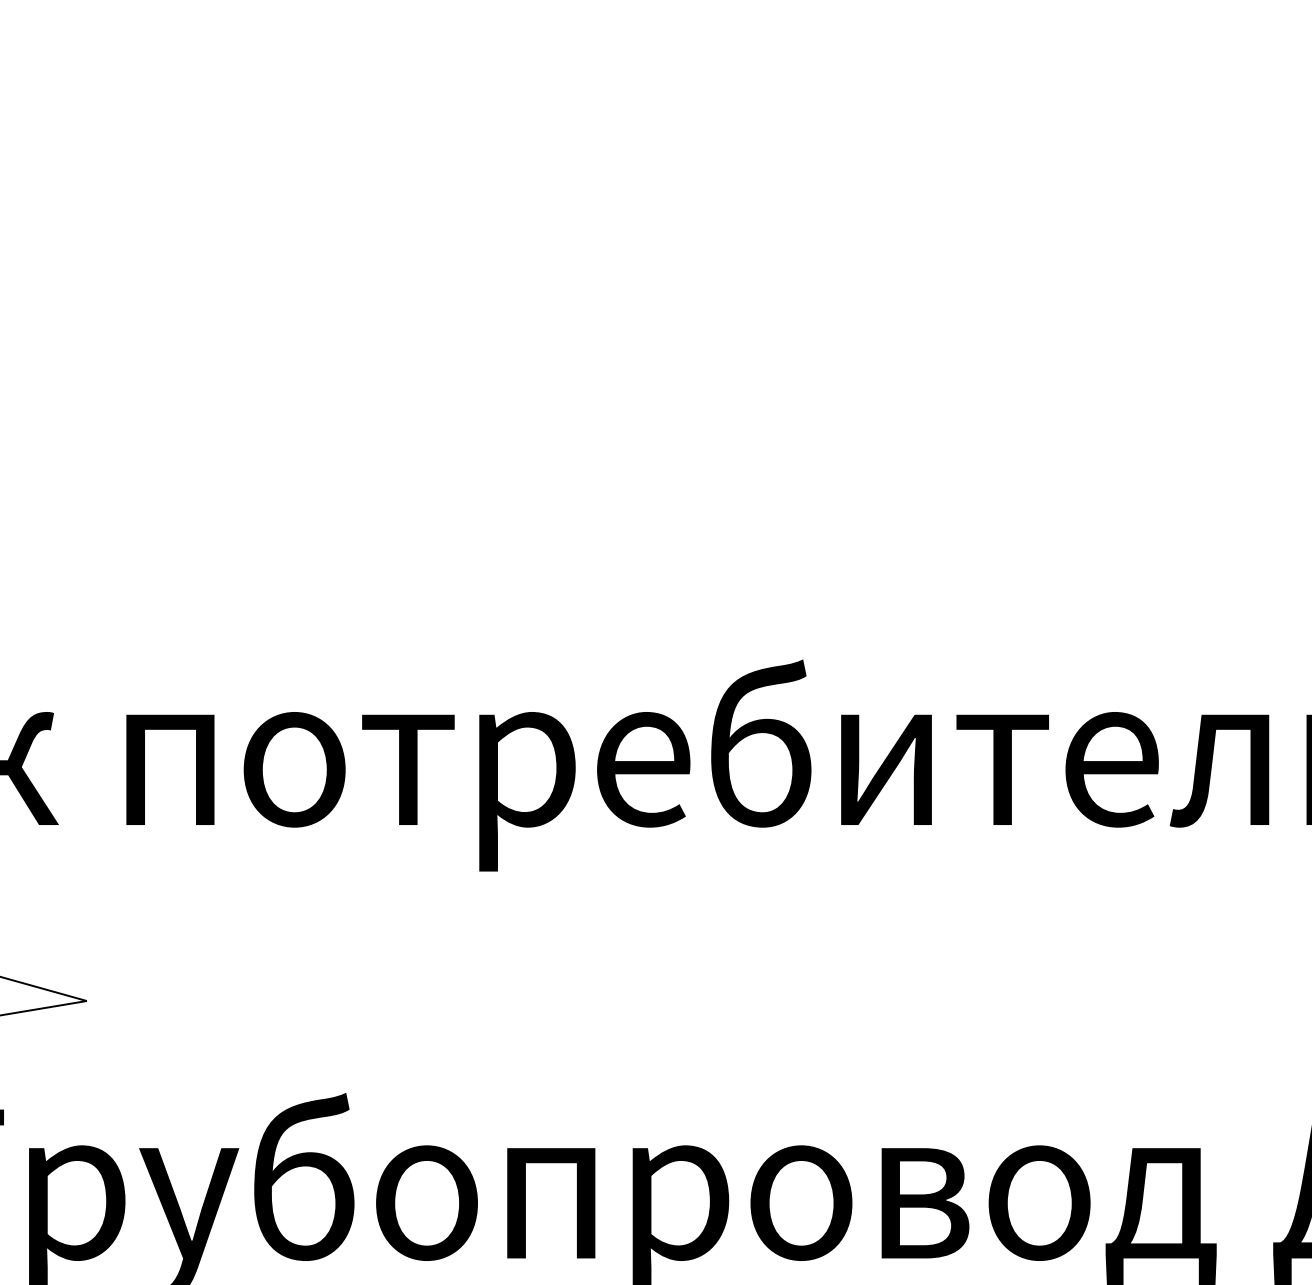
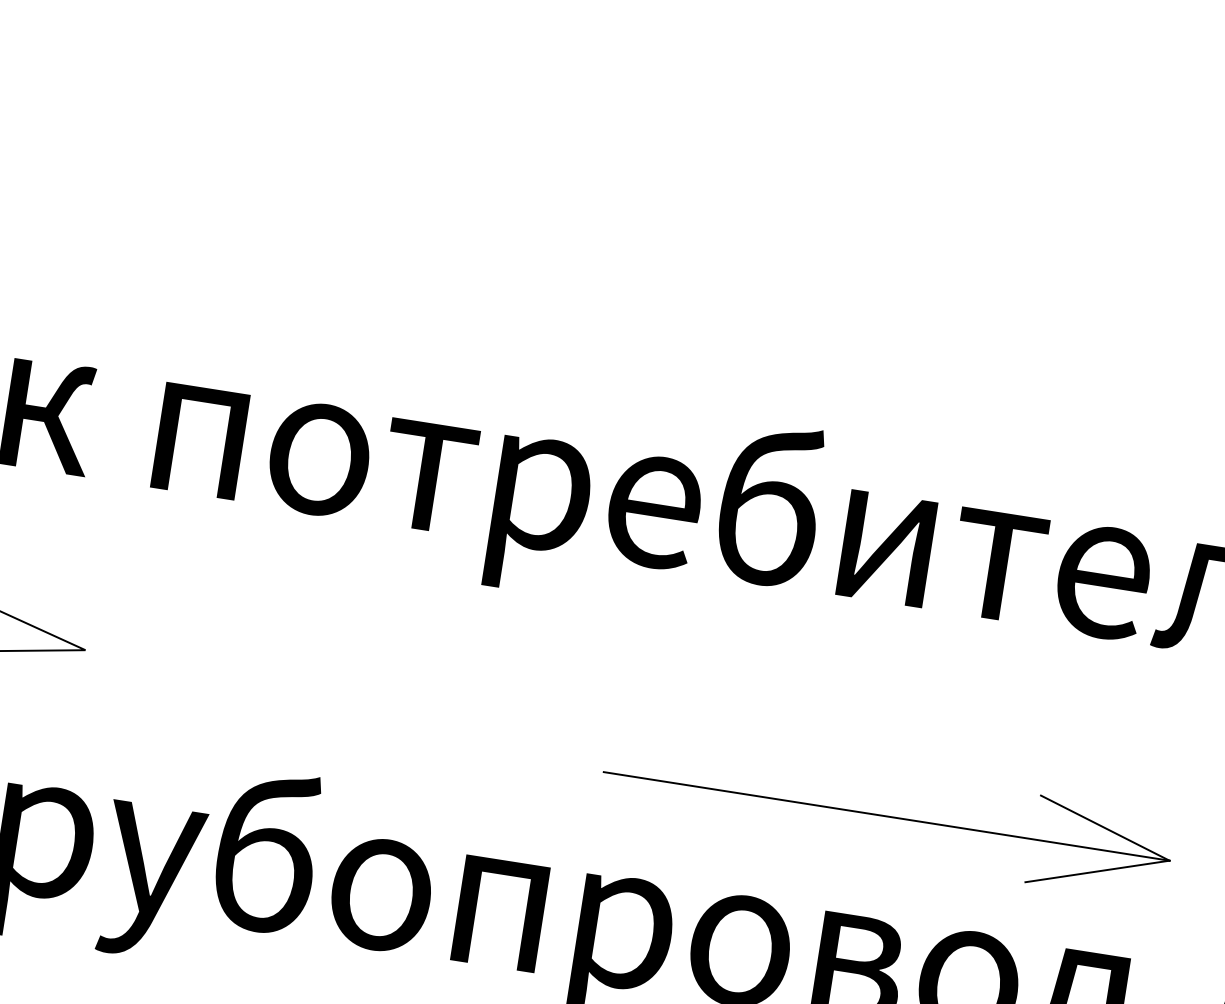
part: (929, 1041) -> (887, 815), added

